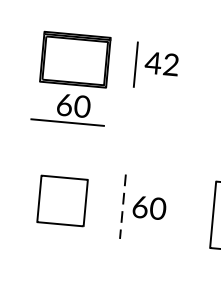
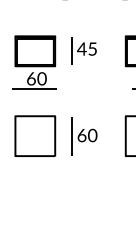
text: (170, 63) -> (92, 48), 42 -> 45
part: (62, 199) -> (35, 135), size x1.43
line: (122, 207) -> (71, 136), dashed -> solid

